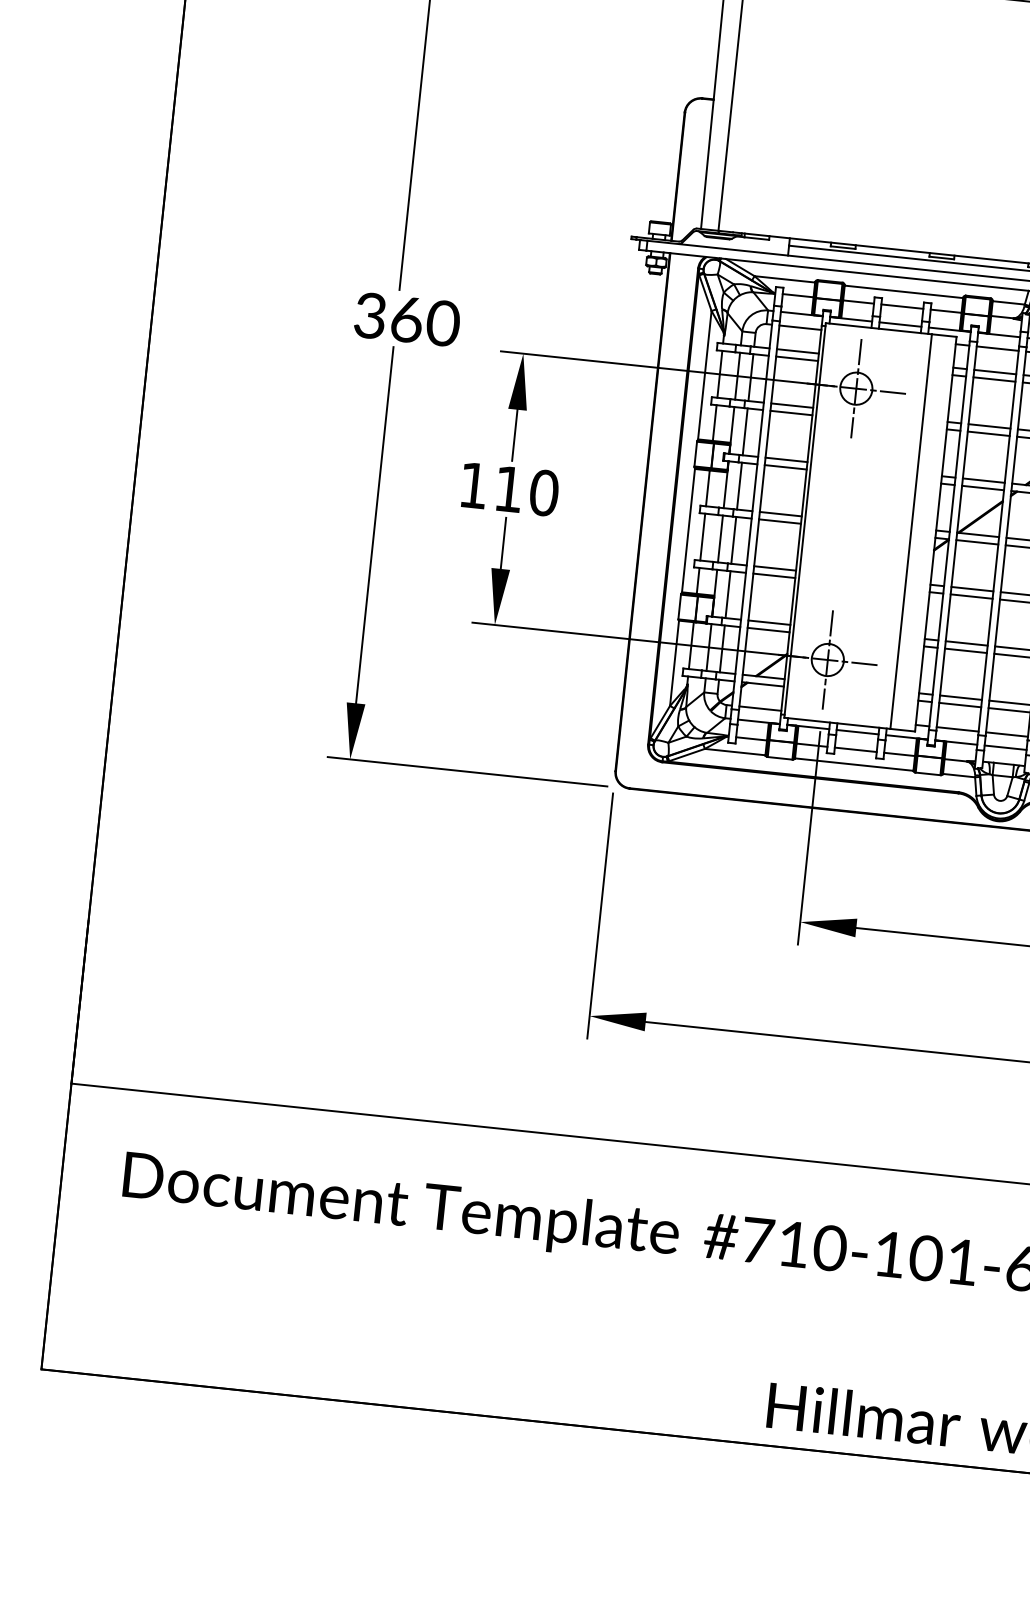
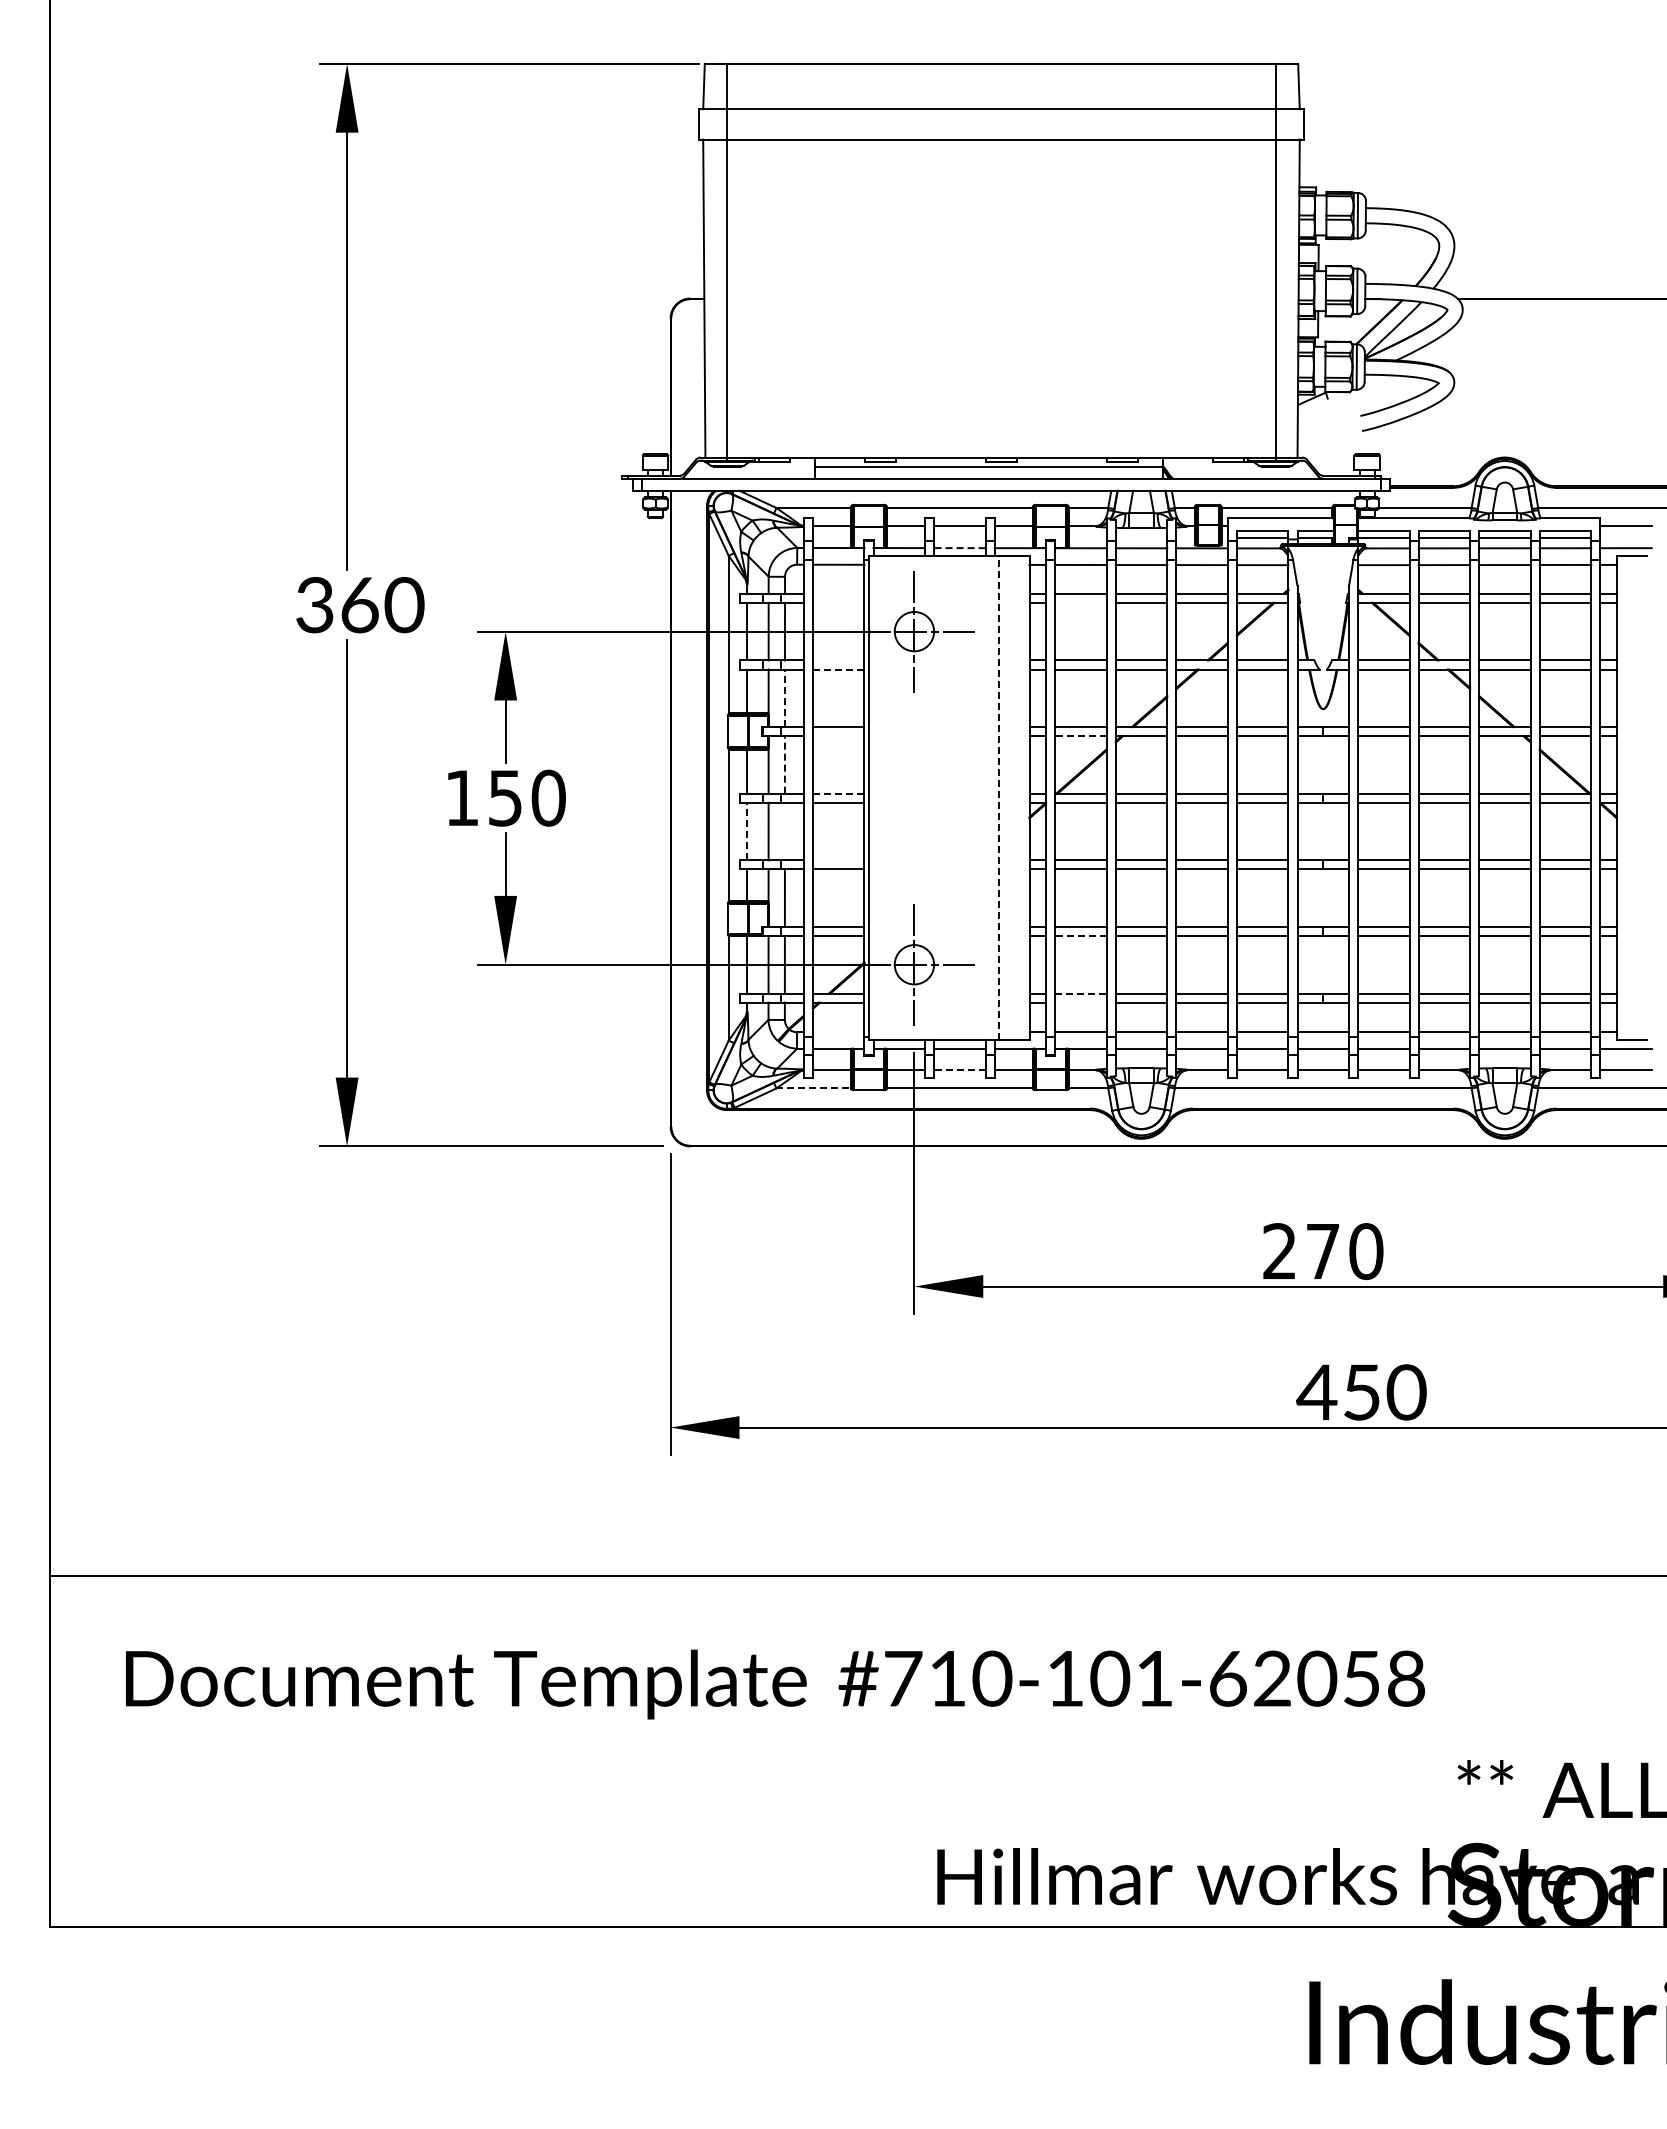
line: (900, 324) -> (959, 548), solid -> dashed
line: (797, 351) -> (838, 593), removed
line: (796, 358) -> (838, 602), removed
line: (994, 379) -> (1080, 602), removed
line: (792, 405) -> (838, 660), removed
line: (791, 413) -> (838, 669), solid -> dashed
line: (744, 432) -> (784, 698), solid -> dashed
line: (785, 467) -> (838, 736), removed
line: (739, 485) -> (784, 764), solid -> dashed
line: (982, 488) -> (1080, 736), solid -> dashed
text: (508, 489) -> (505, 798), 110 -> 150
line: (780, 514) -> (838, 793), solid -> dashed
line: (911, 531) -> (999, 797), solid -> dashed
line: (702, 537) -> (746, 831), solid -> dashed
line: (733, 540) -> (784, 831), removed
line: (774, 568) -> (838, 860), removed
line: (965, 650) -> (1080, 935), solid -> dashed
line: (960, 697) -> (1080, 993), solid -> dashed
line: (959, 704) -> (1080, 1002), removed
line: (760, 708) -> (838, 1032), removed
line: (855, 750) -> (959, 1070), solid -> dashed
line: (735, 752) -> (814, 1088), solid -> dashed

